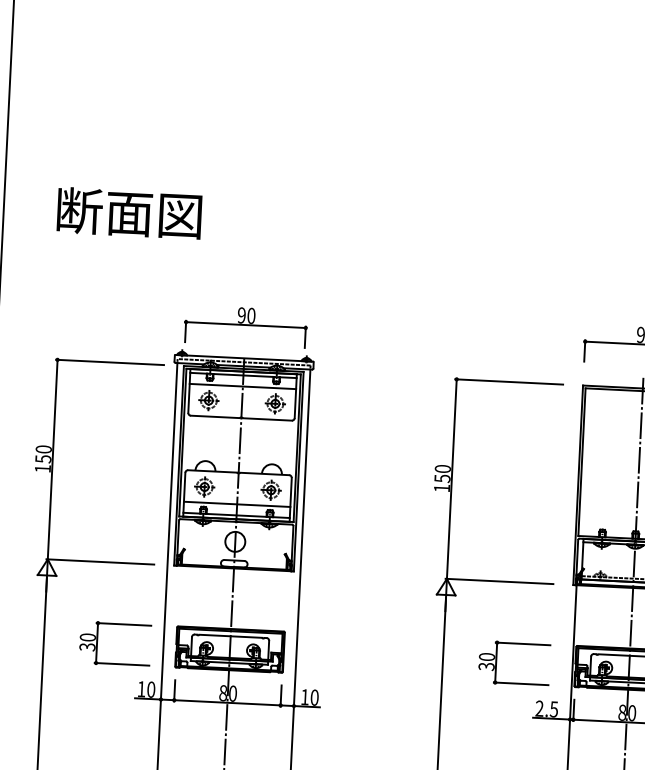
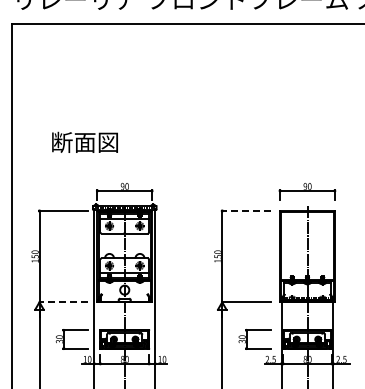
text: (128, 211) -> (84, 141), moved
line: (509, 380) -> (246, 210), solid -> dashed
line: (100, 562) -> (63, 302), solid -> dashed

